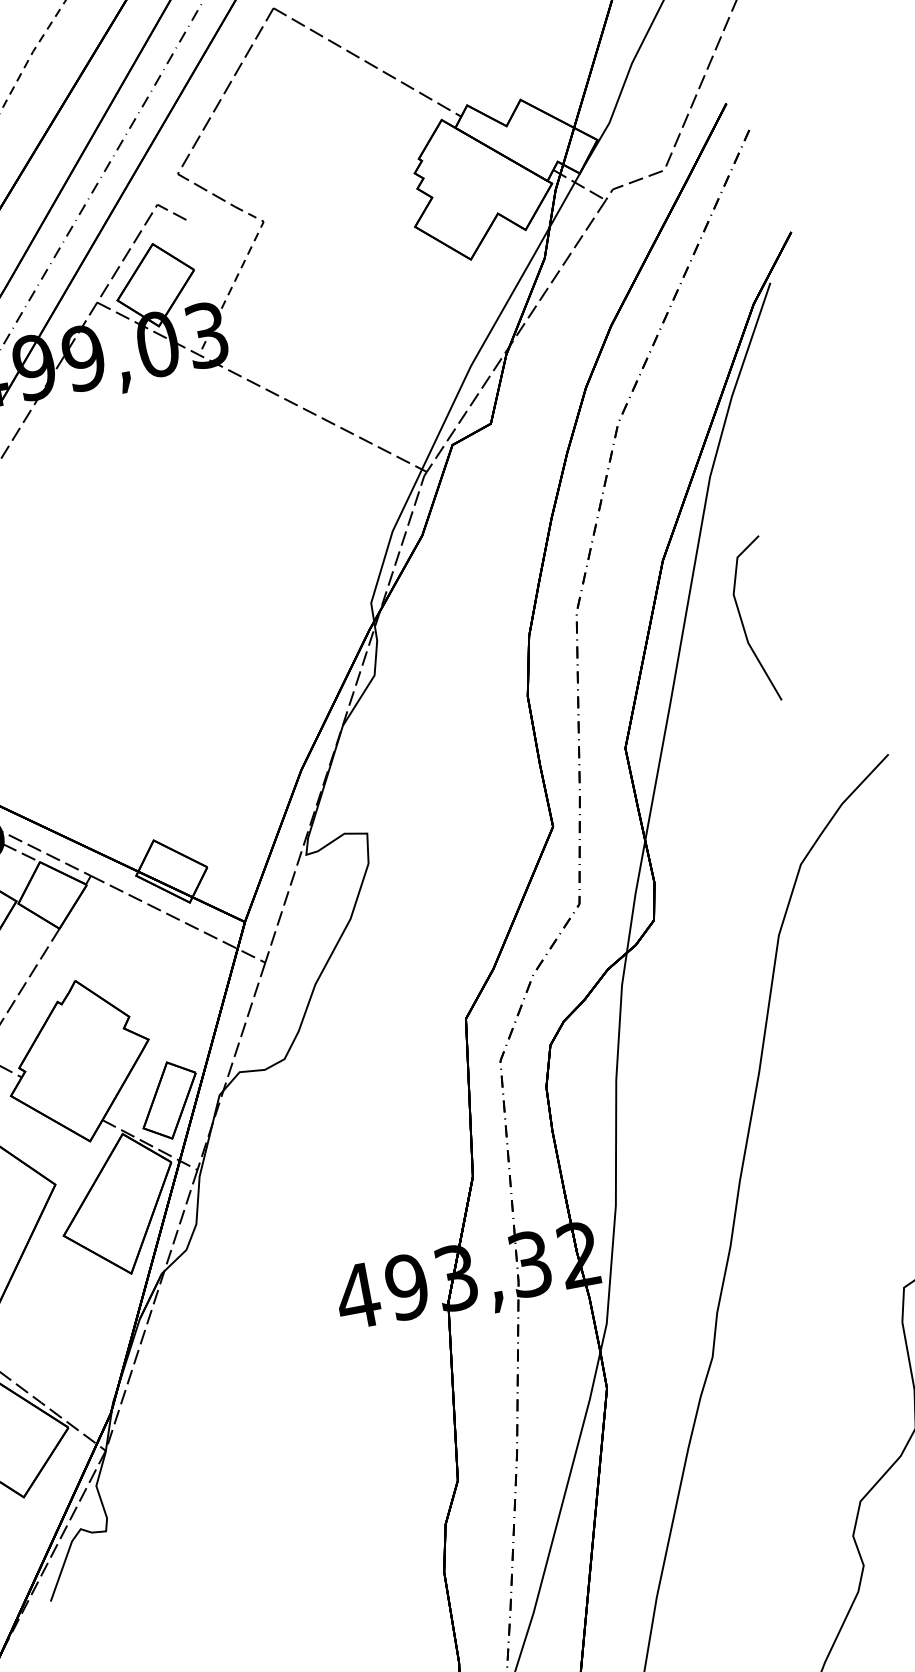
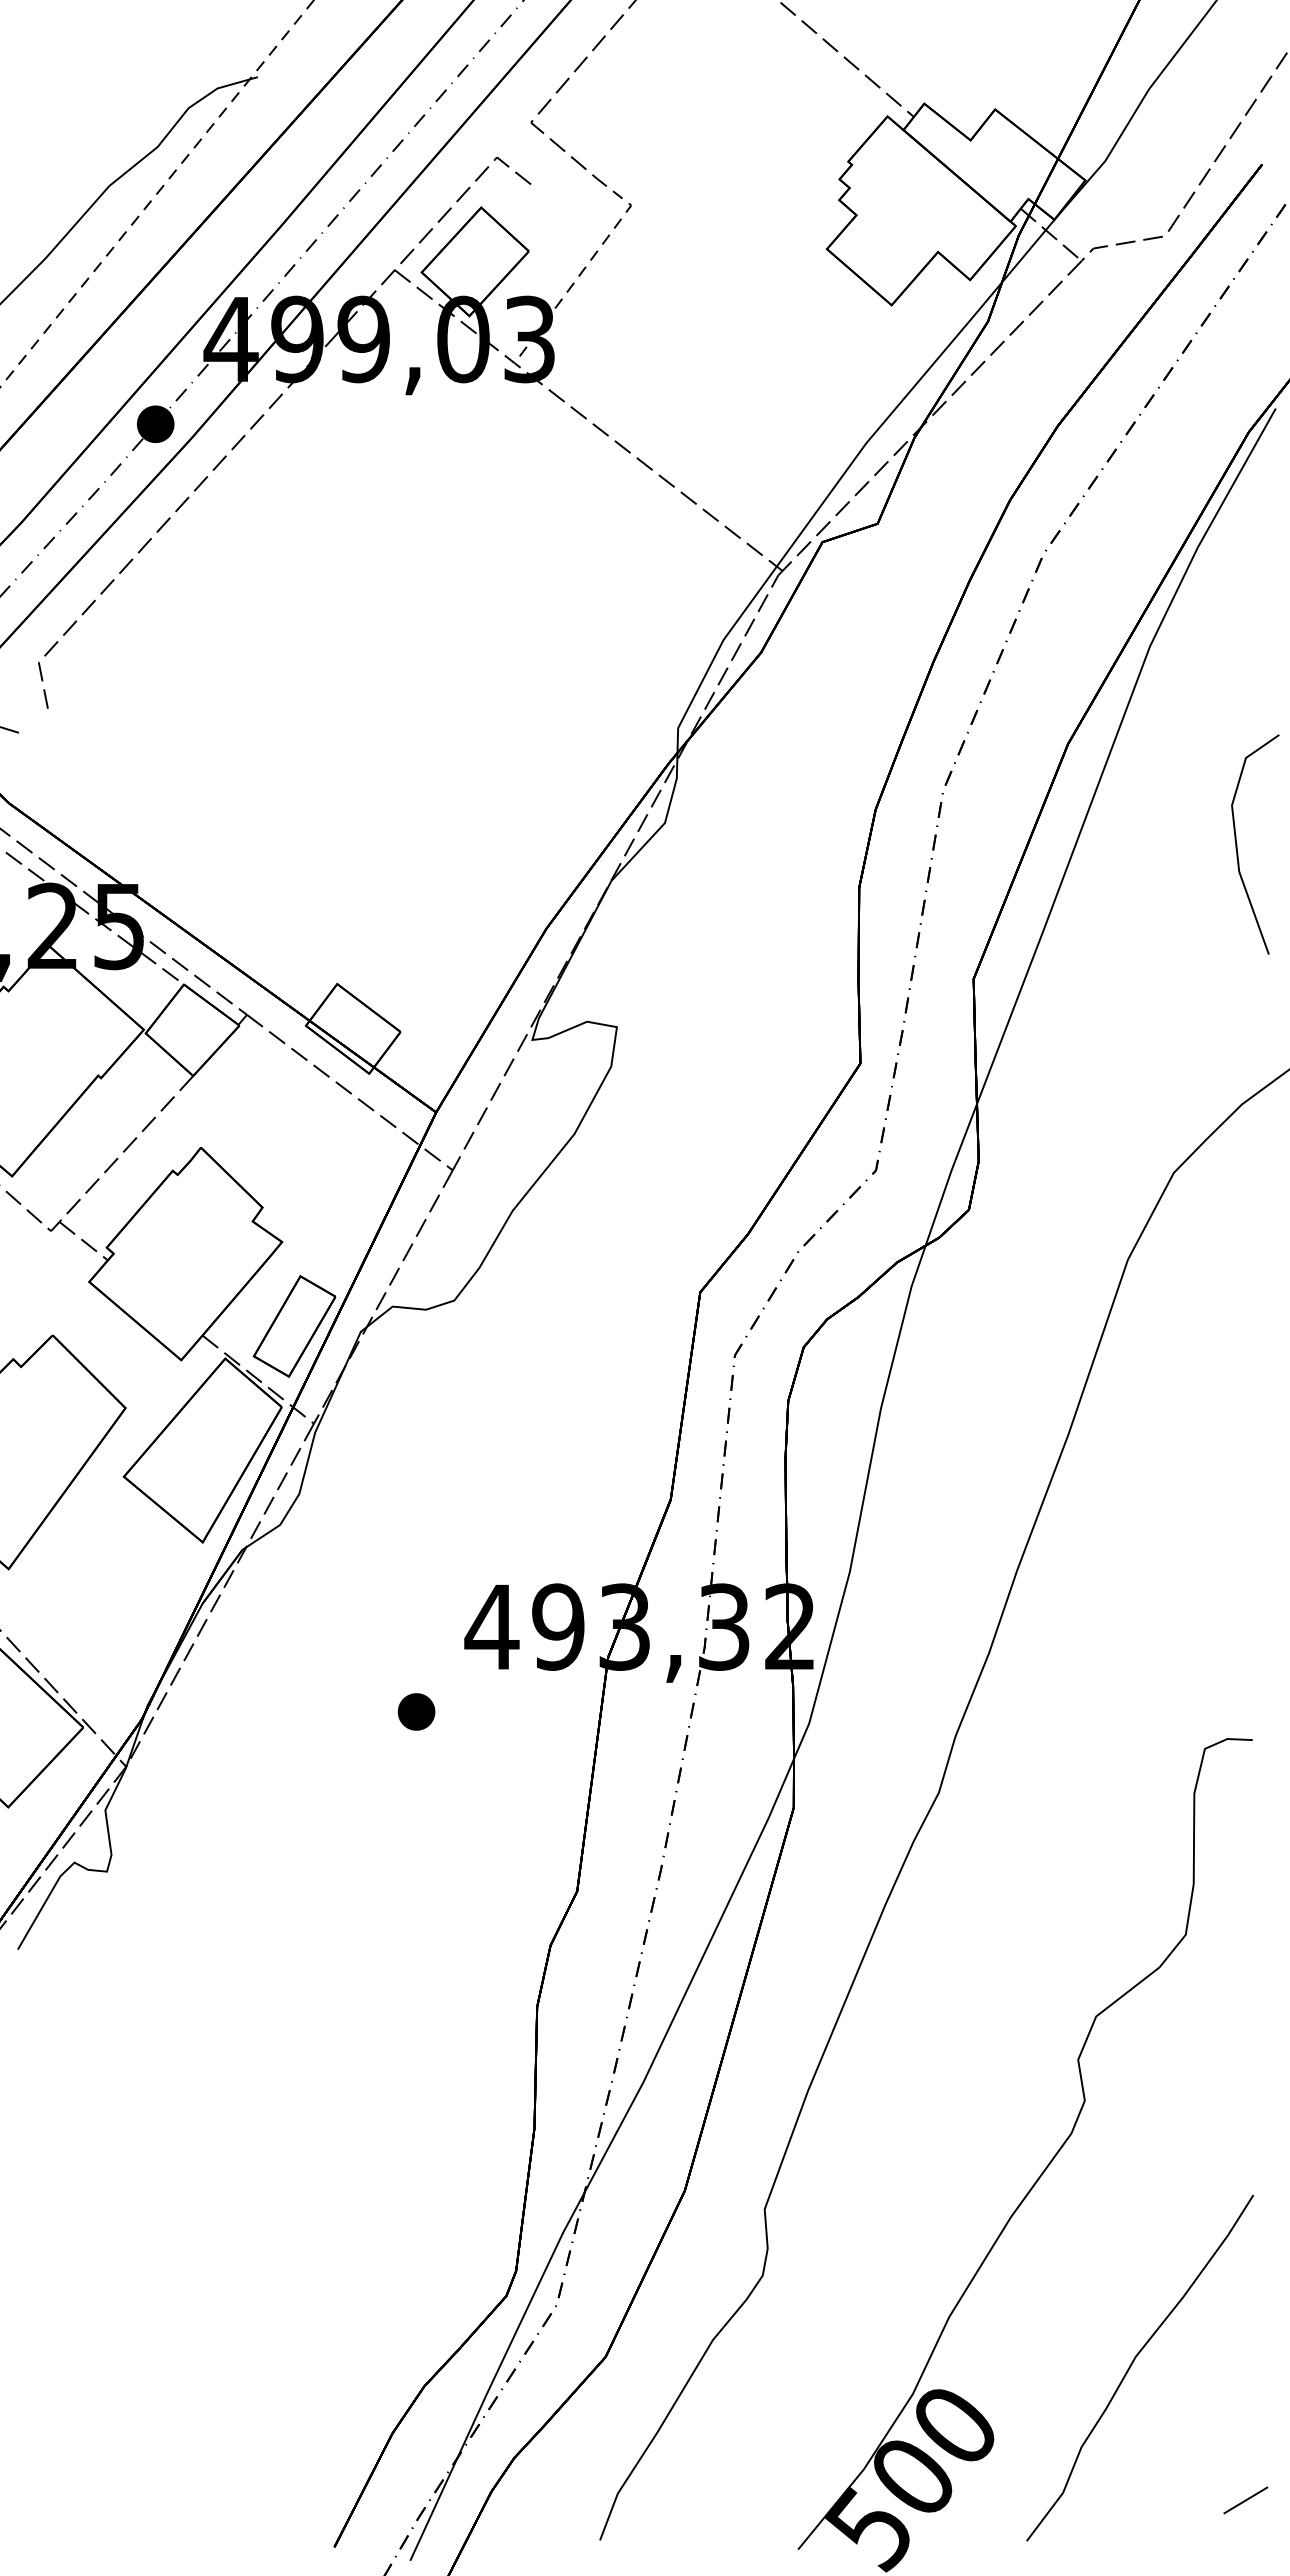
line: (743, 622) -> (1237, 844), moved
part: (313, 1369) -> (416, 1711), added

